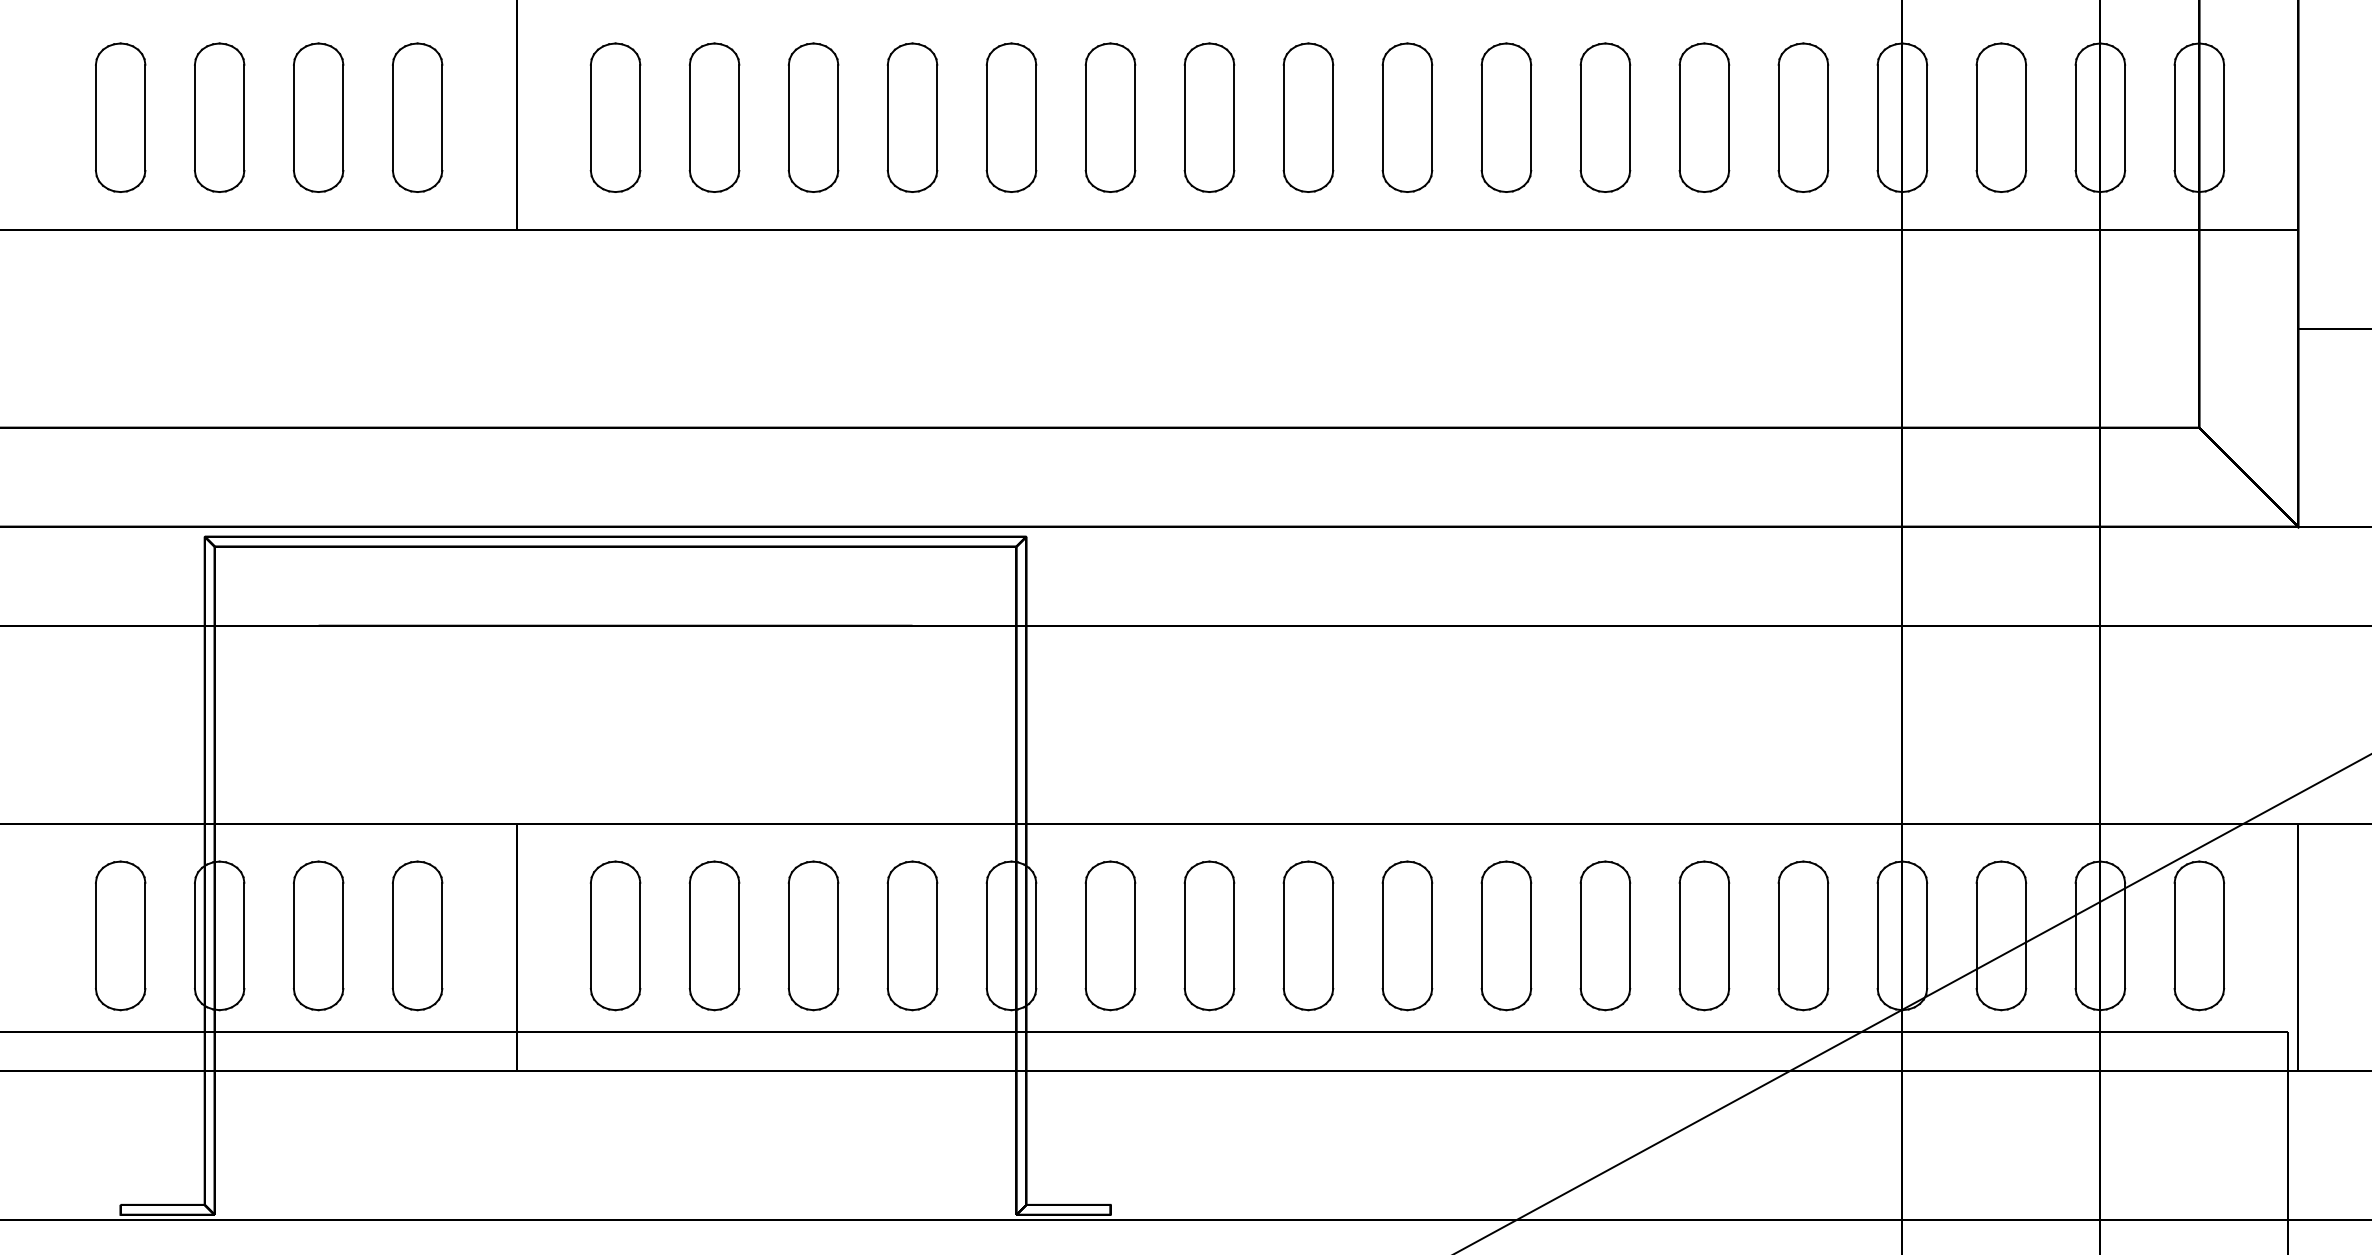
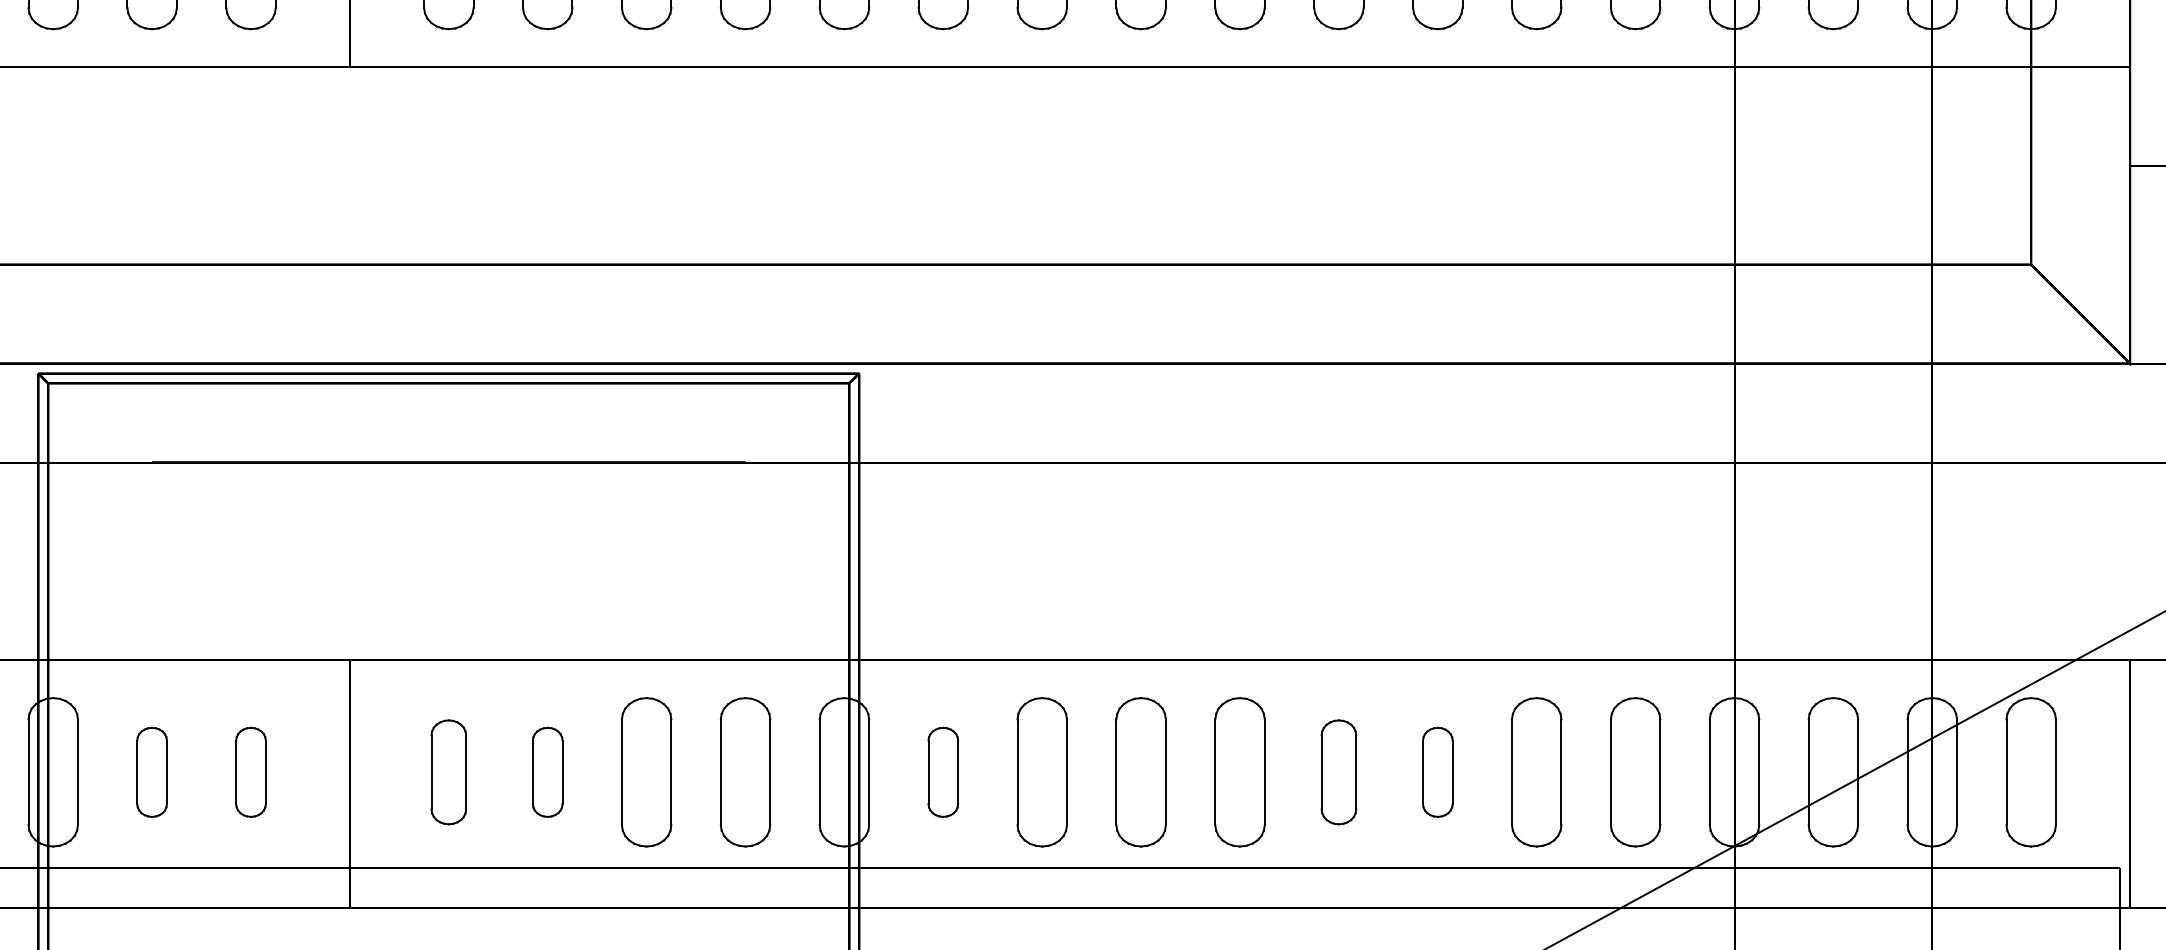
part: (318, 935) -> (152, 771), size x0.6
part: (417, 935) -> (250, 771), size x0.6
part: (615, 935) -> (448, 771), size x0.7
part: (714, 935) -> (547, 771), size x0.6
part: (1110, 935) -> (943, 771), size x0.6
part: (1506, 935) -> (1338, 771), size x0.7
part: (1605, 935) -> (1437, 771), size x0.6

